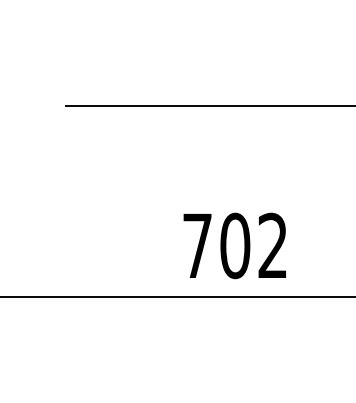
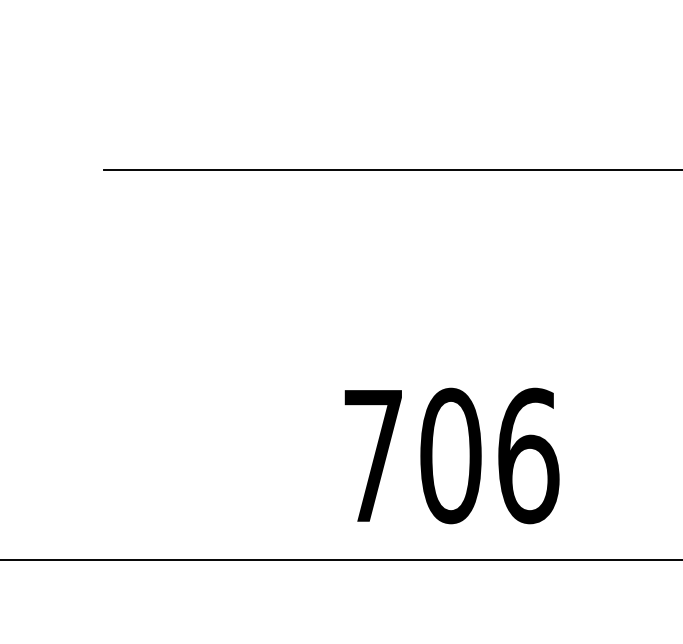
text: (273, 245) -> (529, 455), 702 -> 706

